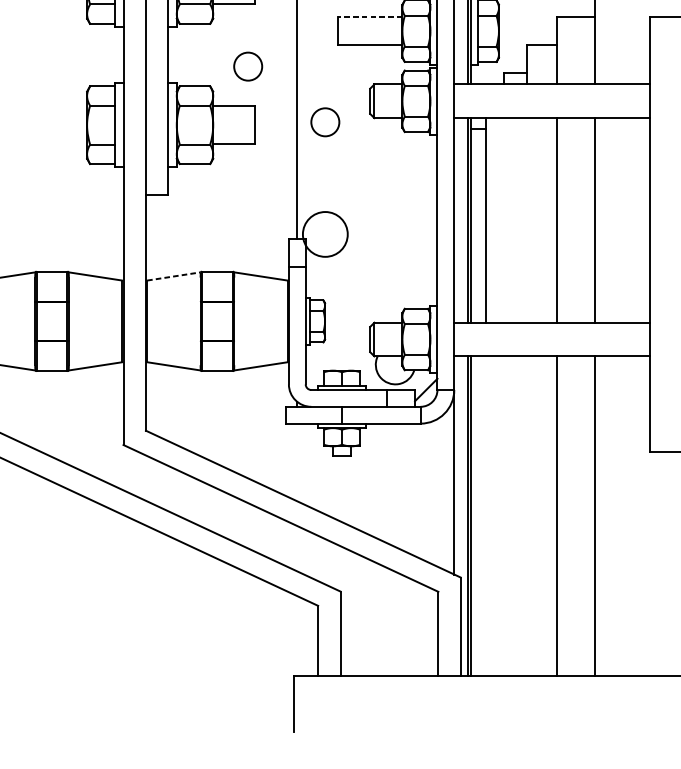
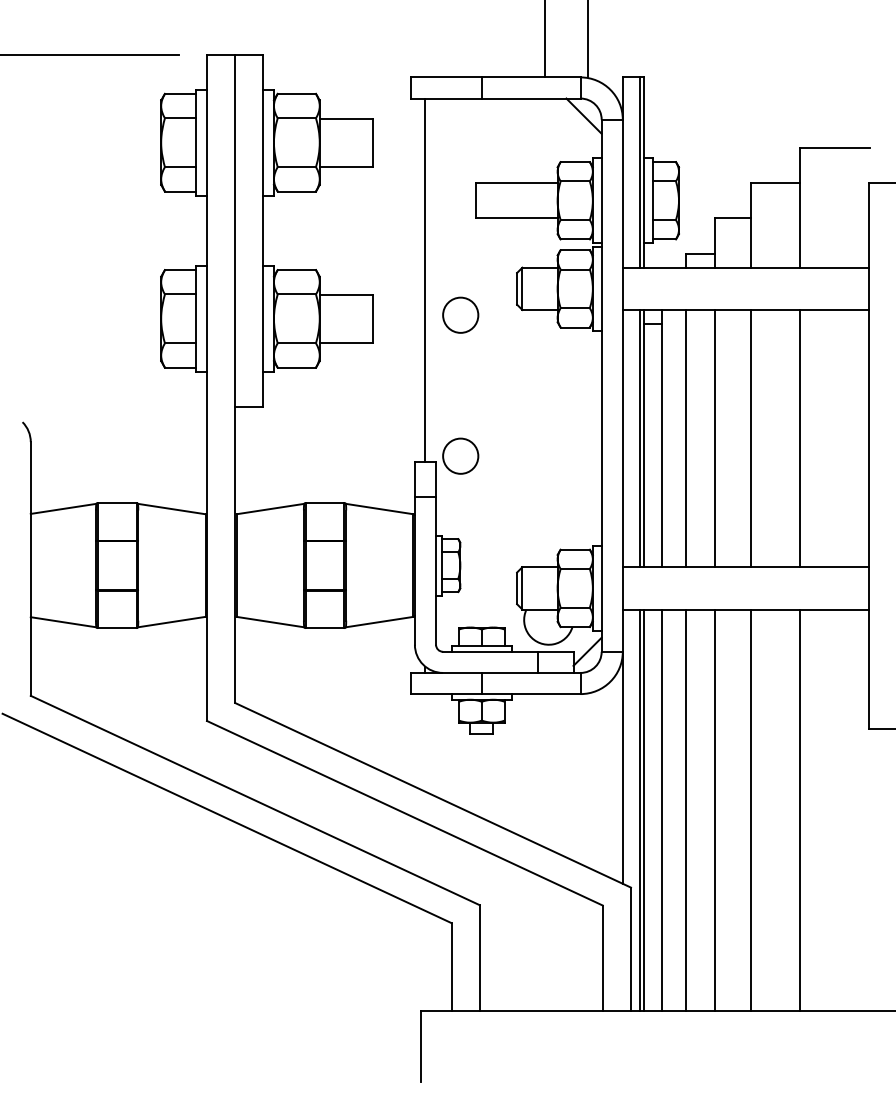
line: (370, 17) -> (517, 183), dashed -> solid
circle: (248, 66) -> (363, 244), removed
line: (504, 220) -> (685, 438), added
line: (527, 220) -> (714, 438), added
circle: (325, 233) -> (460, 455), size x0.62
line: (174, 276) -> (270, 508), dashed -> solid
line: (485, 516) -> (662, 810), added
line: (504, 516) -> (685, 810), added
line: (527, 516) -> (714, 810), added

